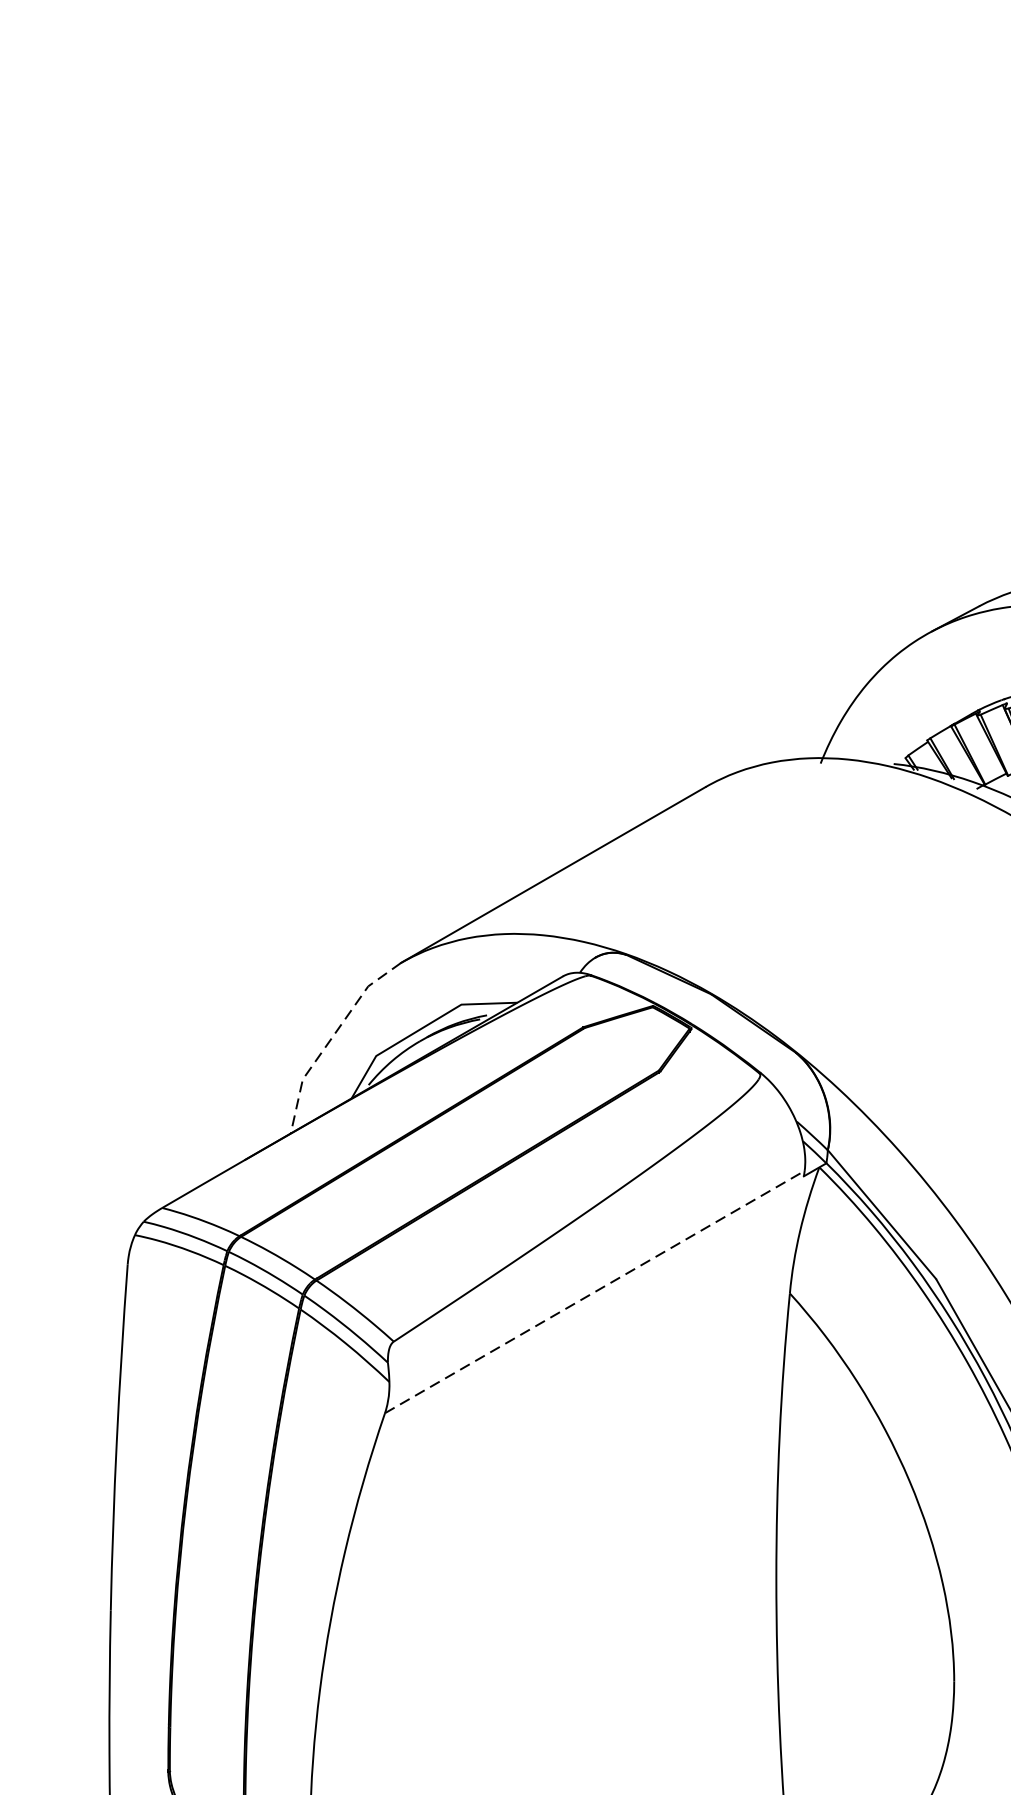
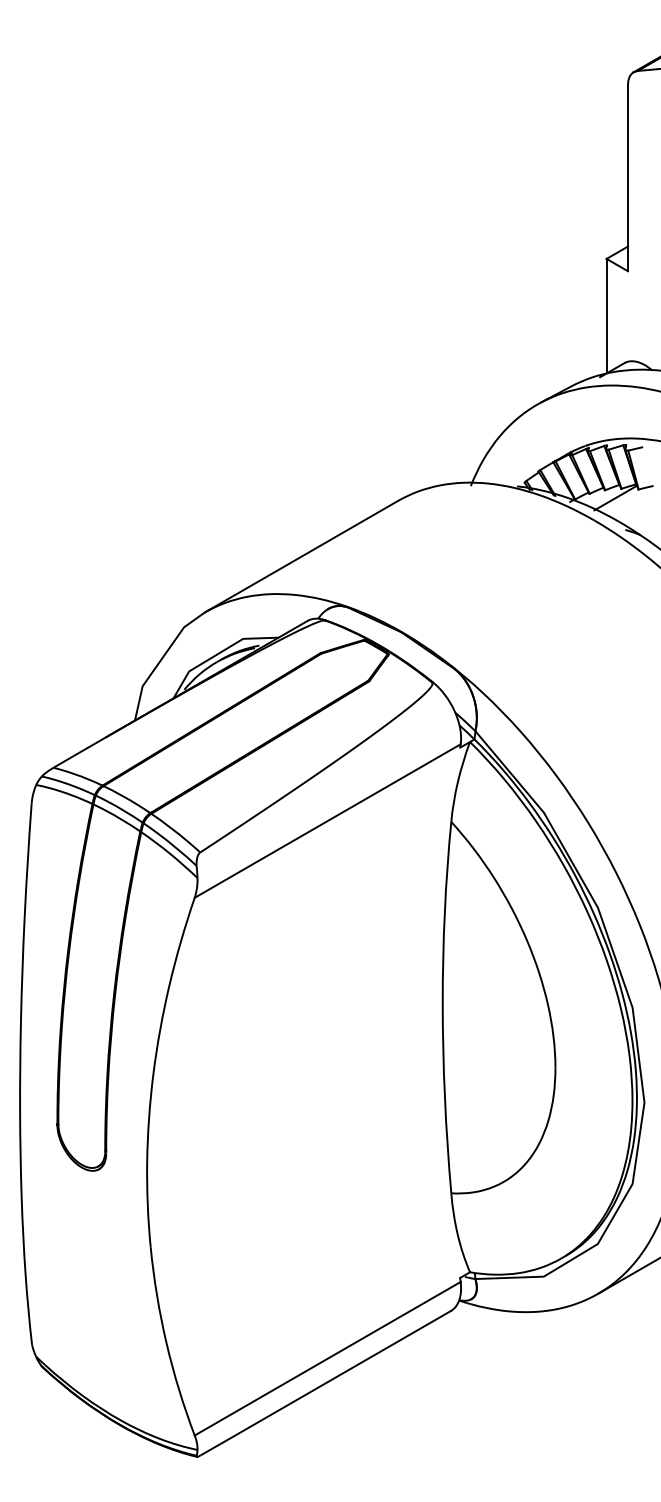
line: (331, 1040) -> (160, 661), dashed -> solid
line: (594, 1292) -> (327, 821), dashed -> solid

